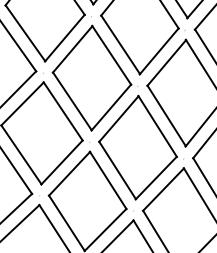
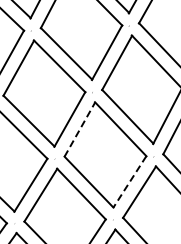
line: (119, 118) -> (80, 128), solid -> dashed
line: (156, 178) -> (130, 182), solid -> dashed

